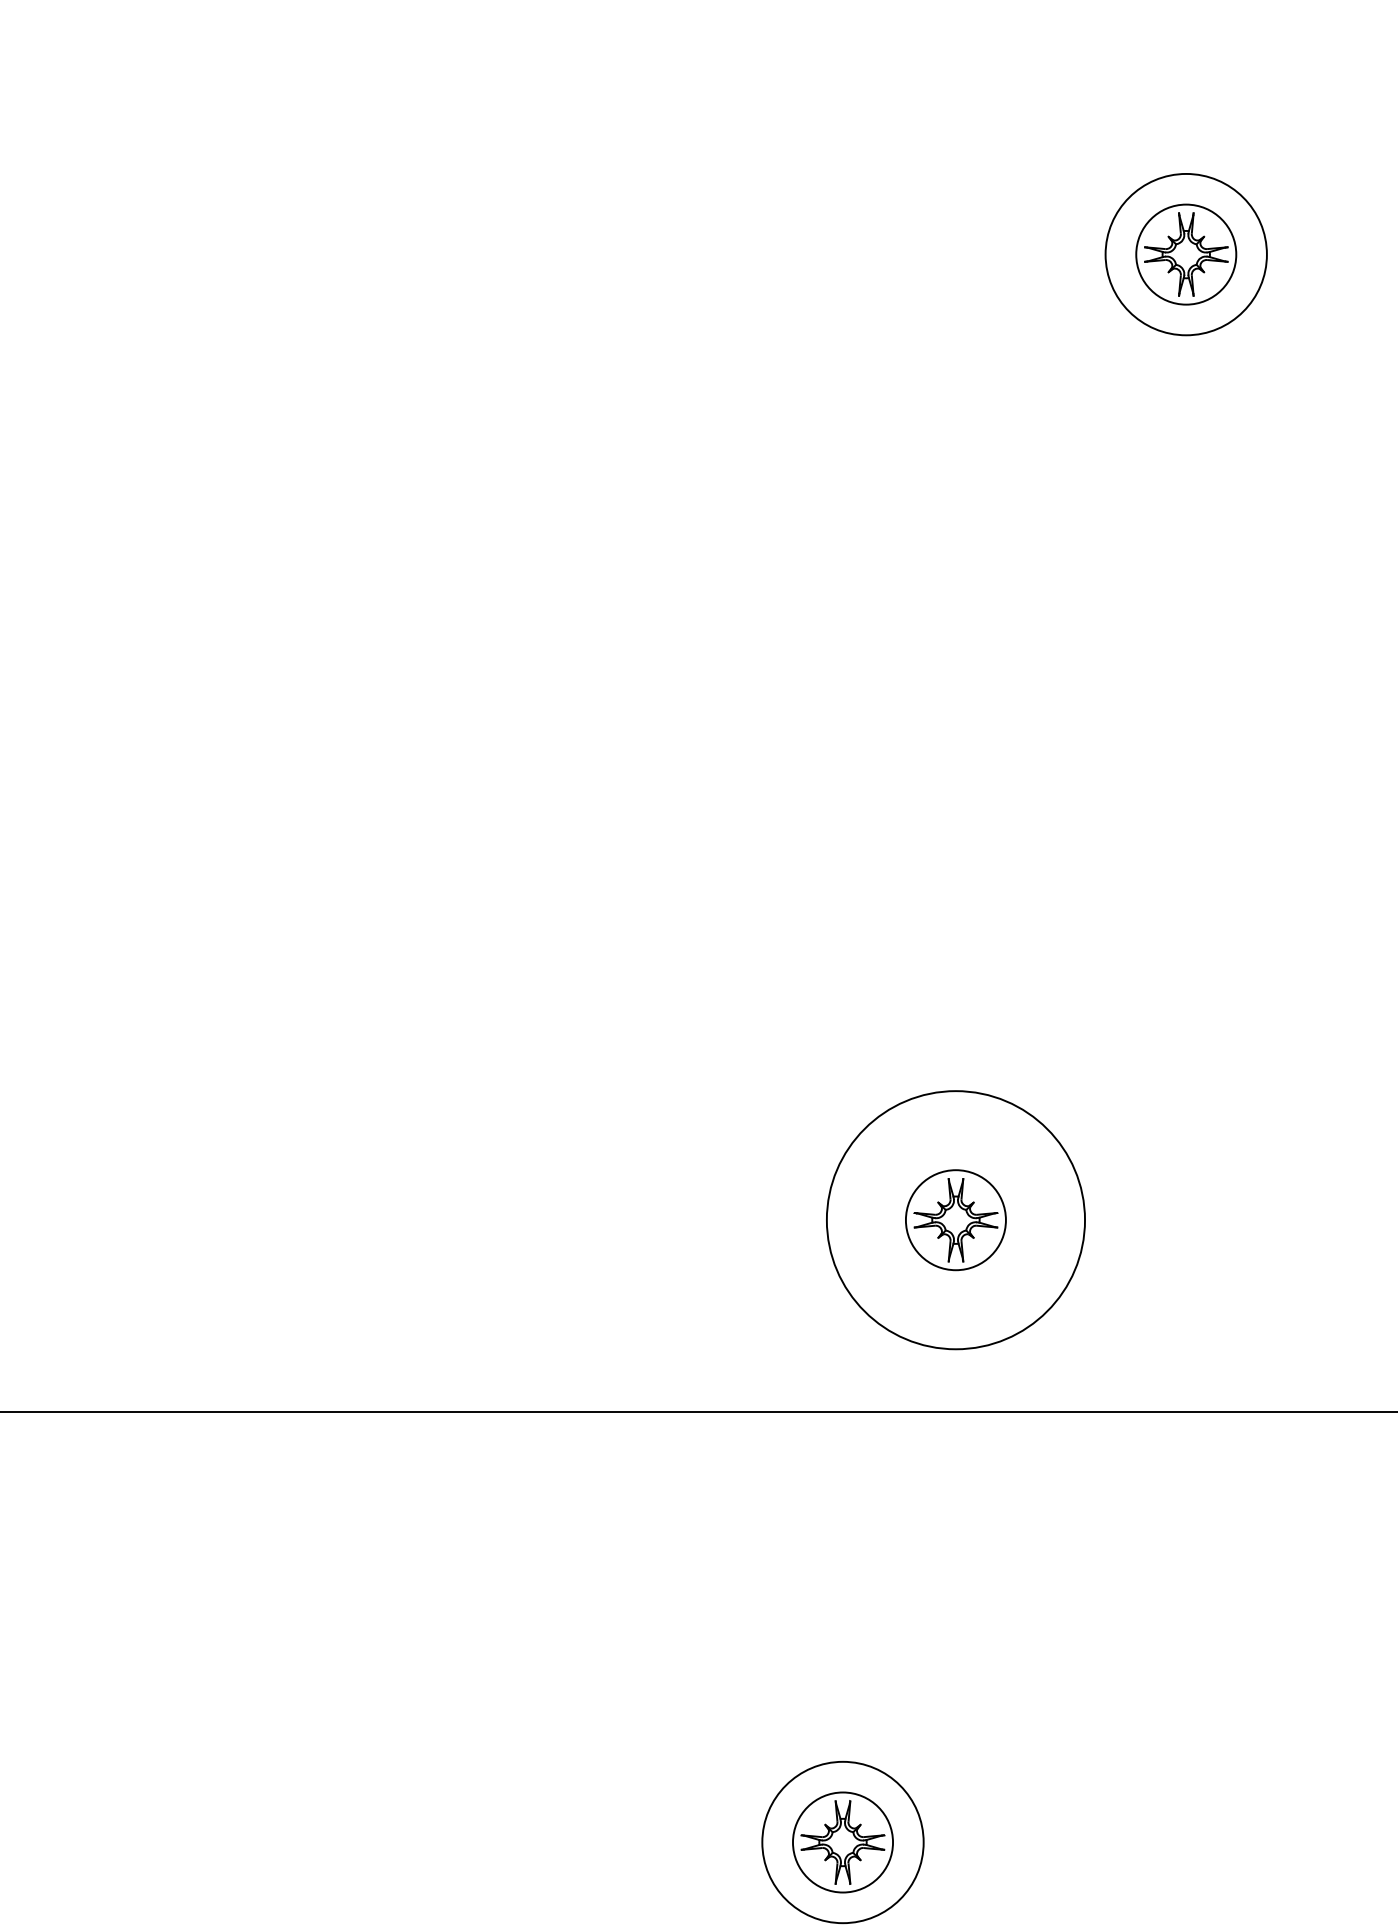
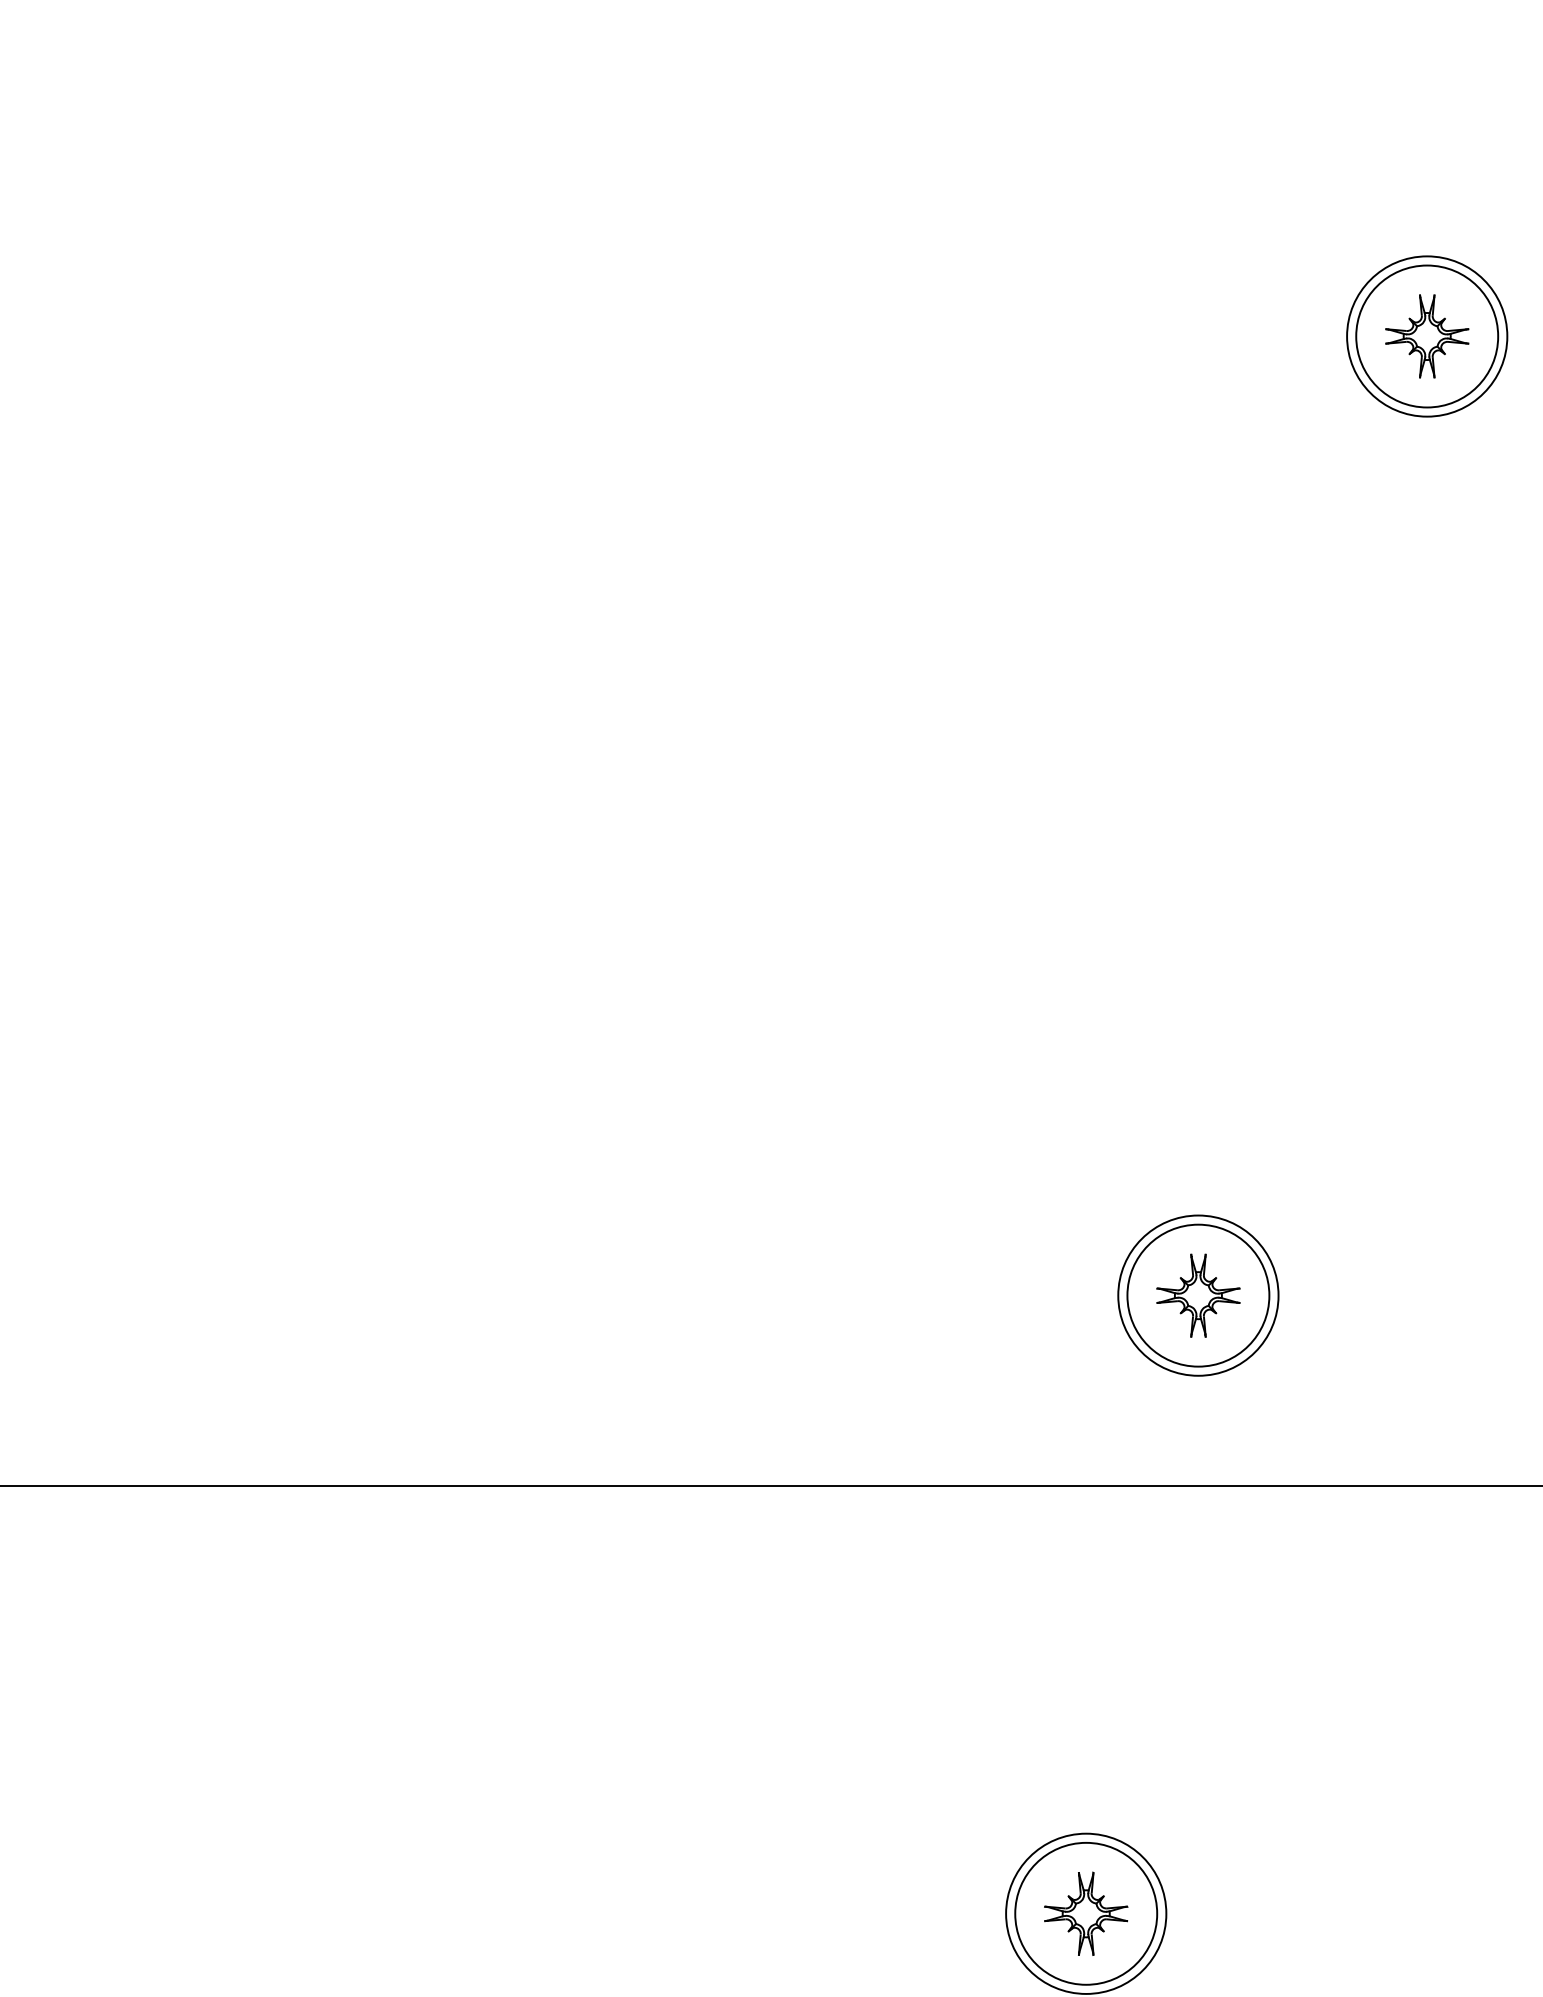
circle: (1186, 254) -> (1427, 336), size x1.43
circle: (956, 1220) -> (1198, 1295), size x0.62
circle: (956, 1220) -> (1198, 1295), size x1.43
circle: (843, 1842) -> (1086, 1913), size x1.43

